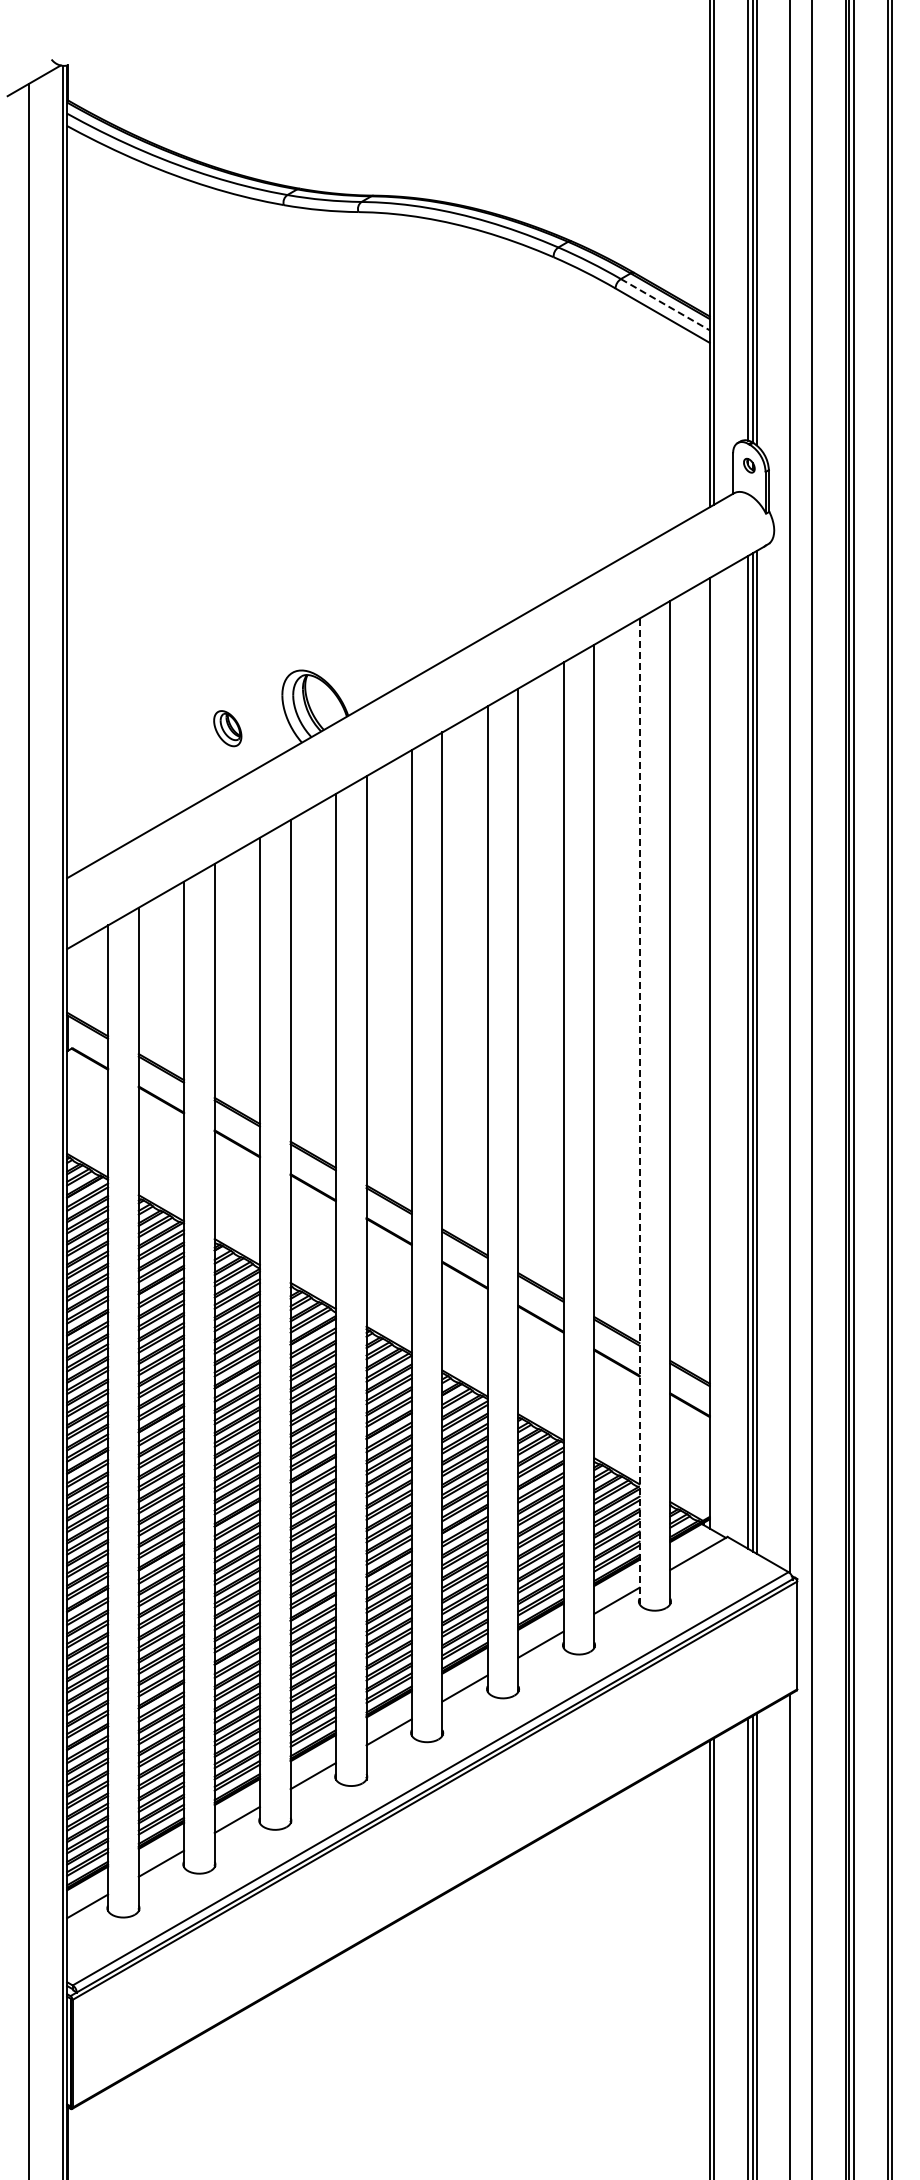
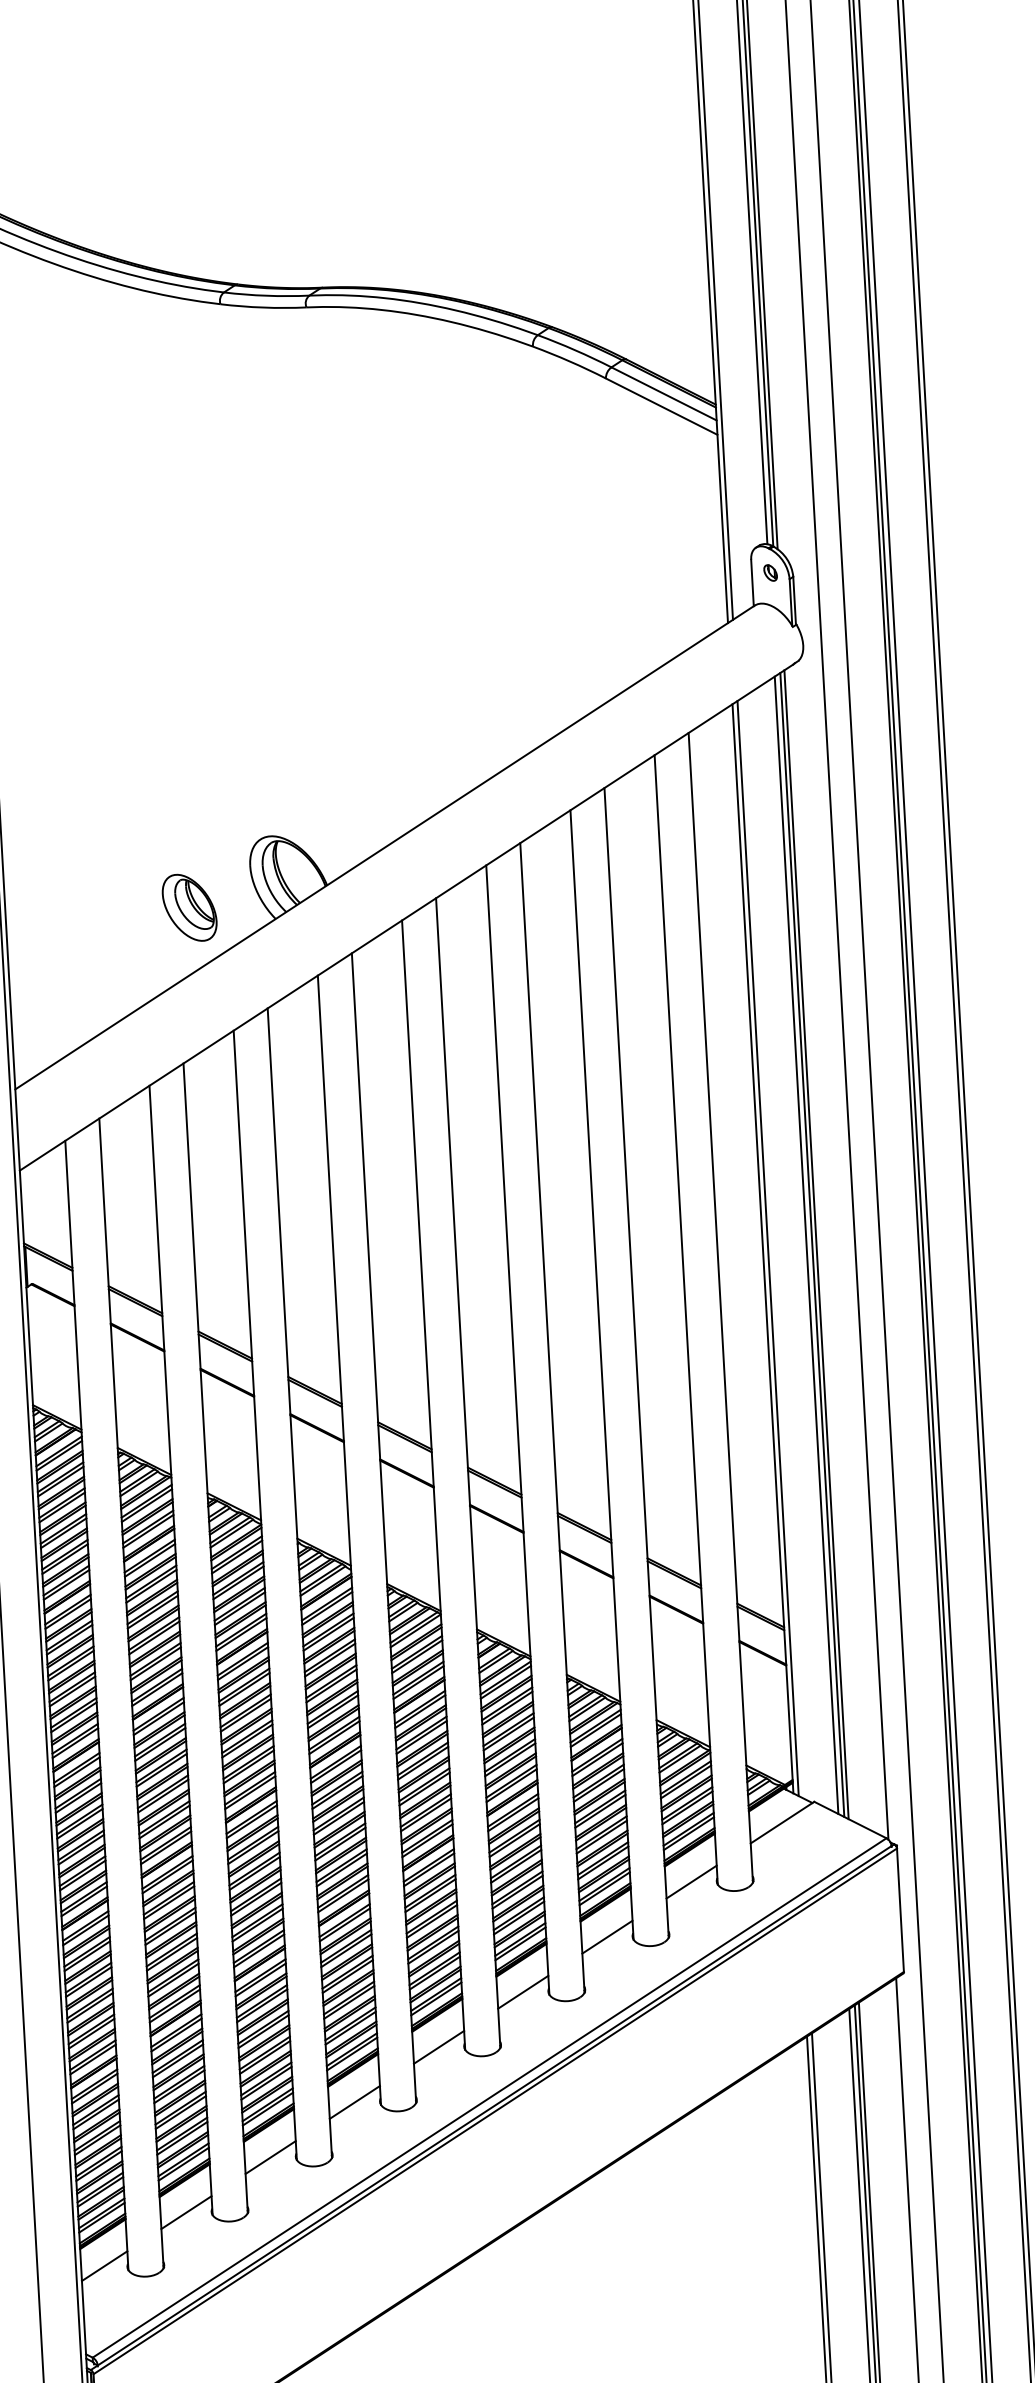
line: (665, 304) -> (664, 393), dashed -> solid
part: (227, 728) -> (189, 907), size x1.67
line: (714, 1053) -> (768, 1248), added
line: (639, 1111) -> (686, 1319), dashed -> solid

